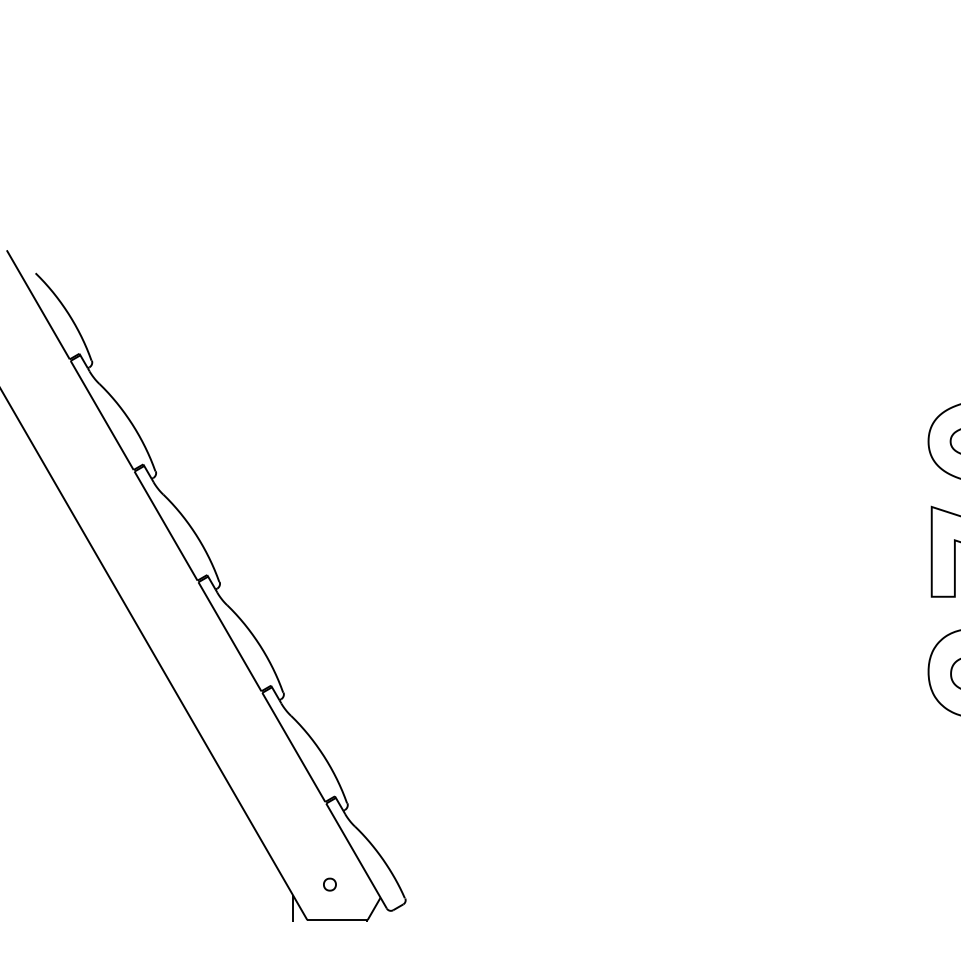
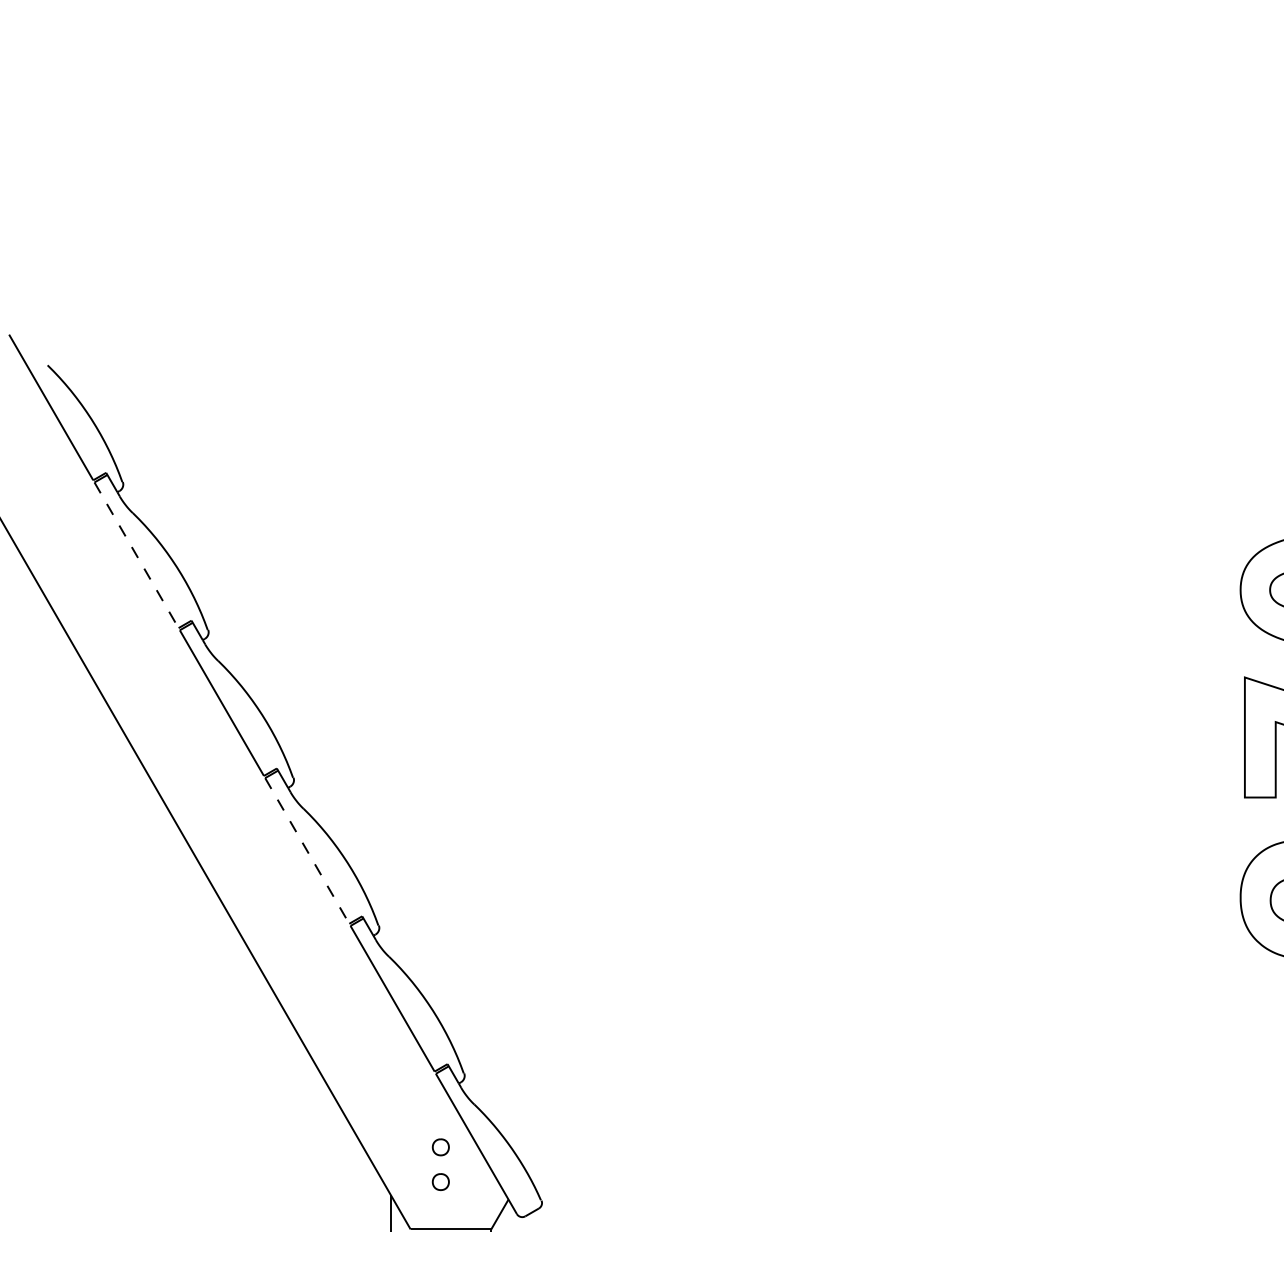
line: (102, 415) -> (136, 555), solid -> dashed
line: (229, 636) -> (306, 850), solid -> dashed
part: (329, 858) -> (440, 1147), added

